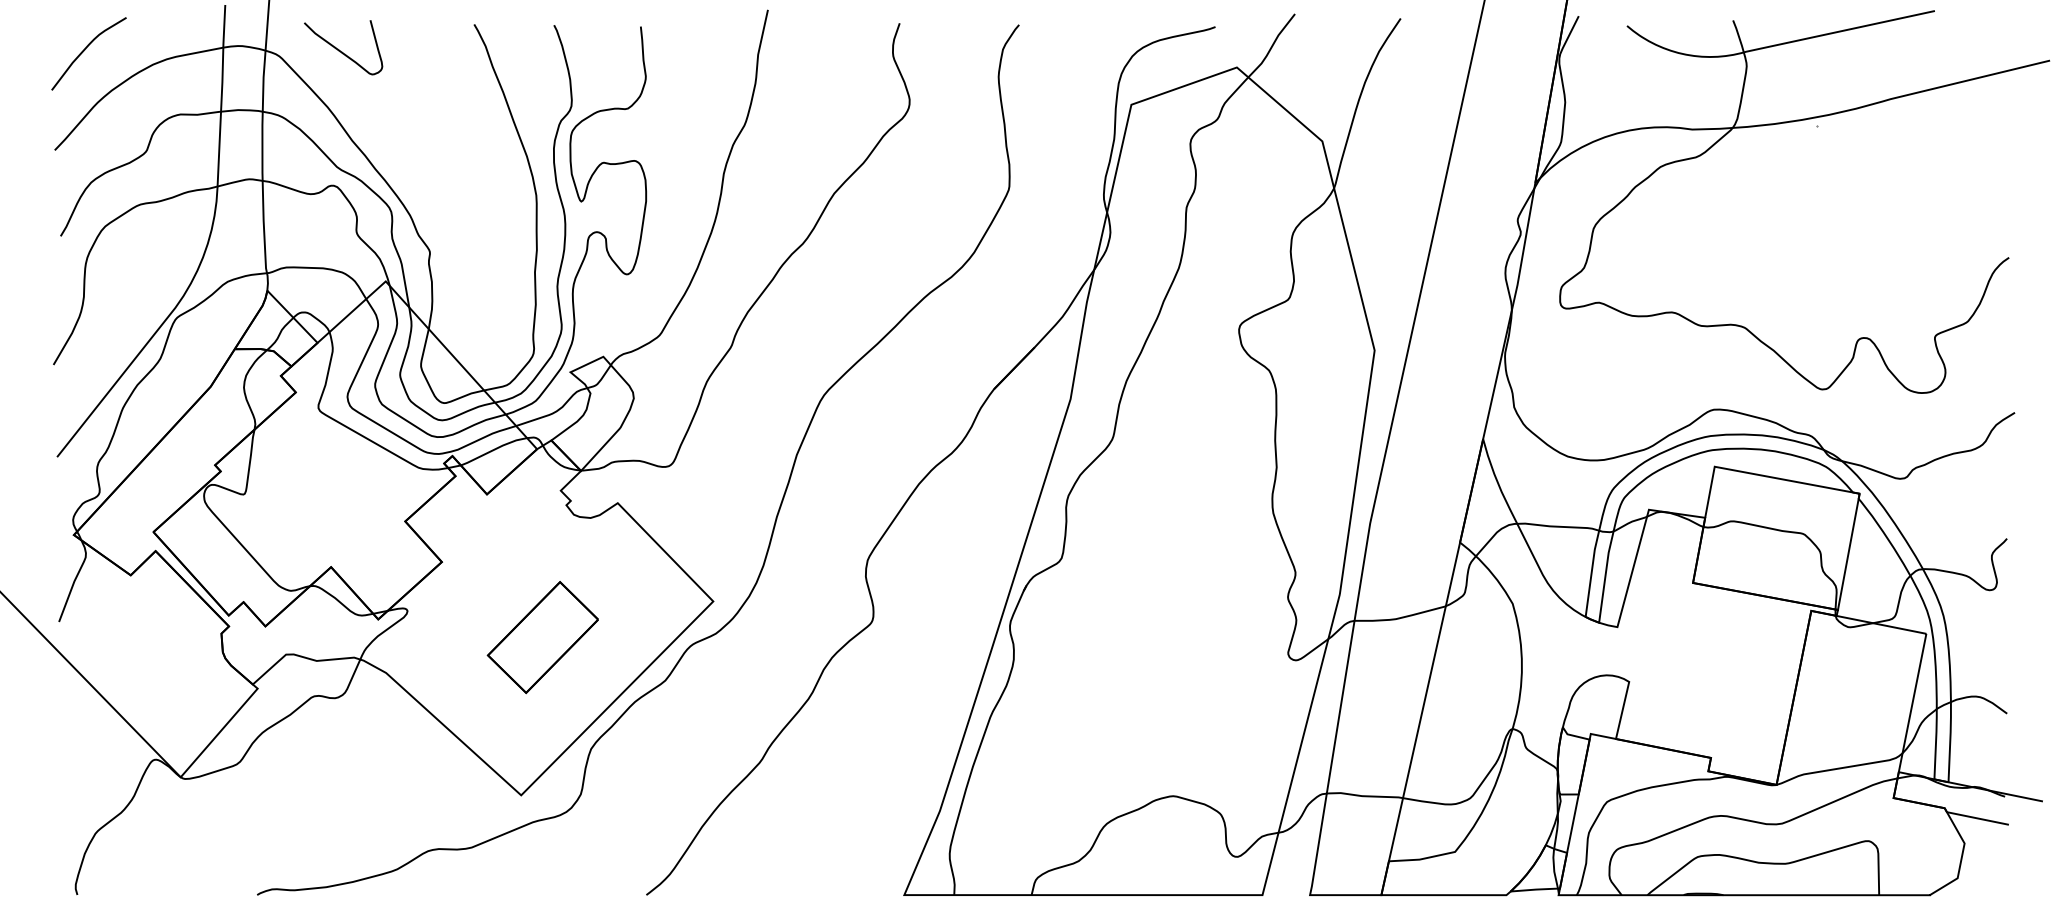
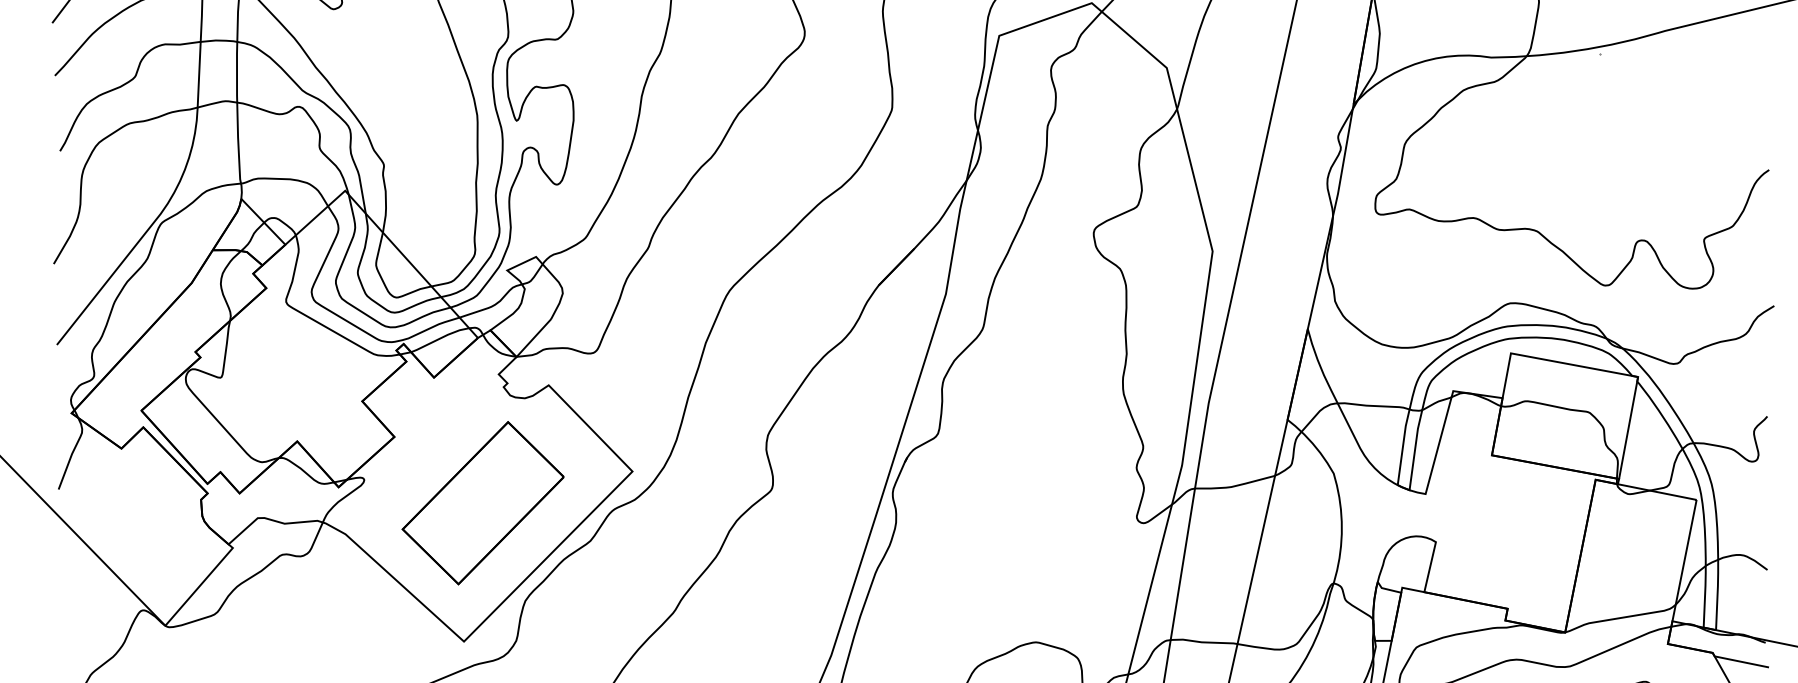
part: (542, 637) -> (482, 503), size x1.67

